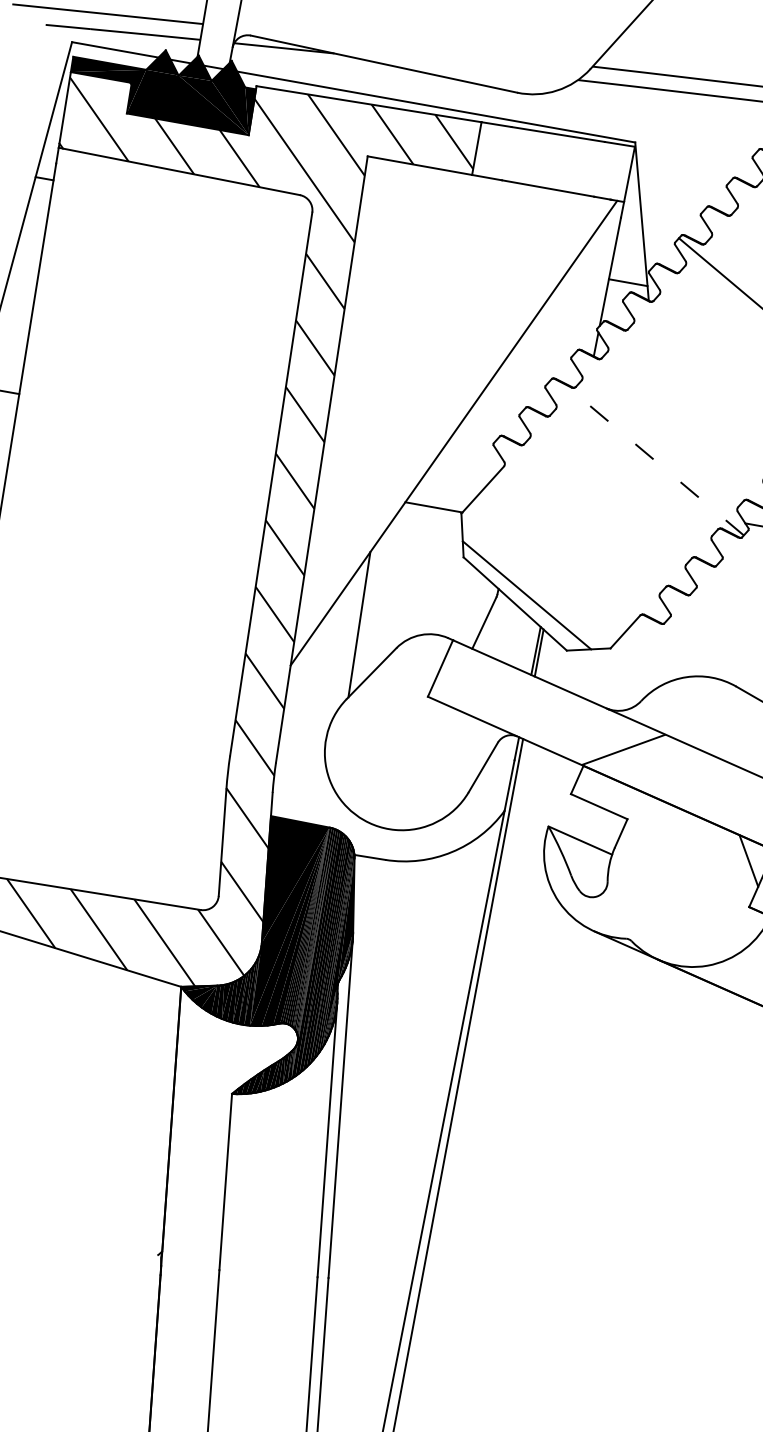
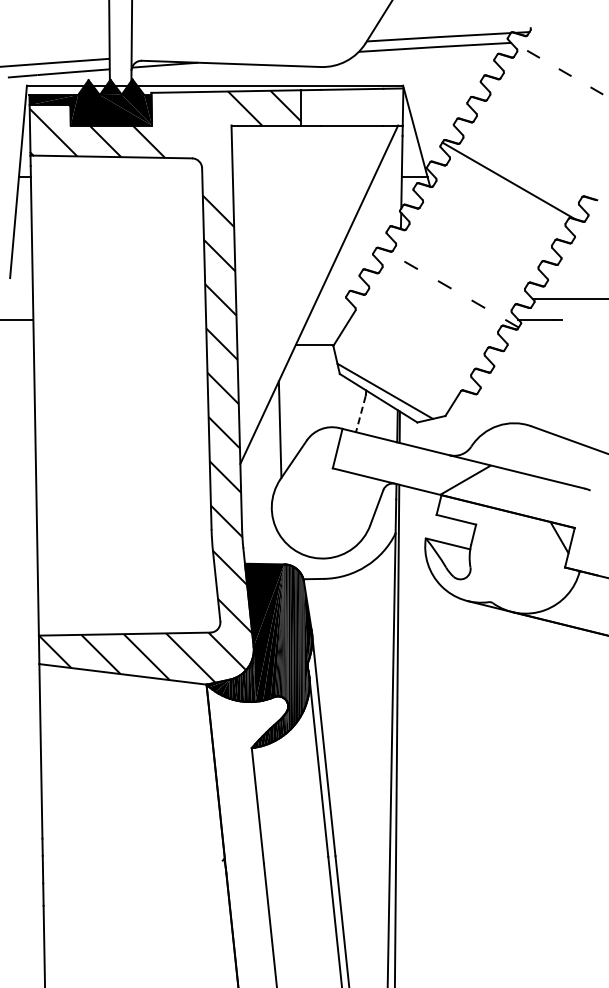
line: (335, 135) -> (208, 115), removed
line: (305, 169) -> (192, 141), removed
line: (483, 623) -> (360, 414), solid -> dashed

